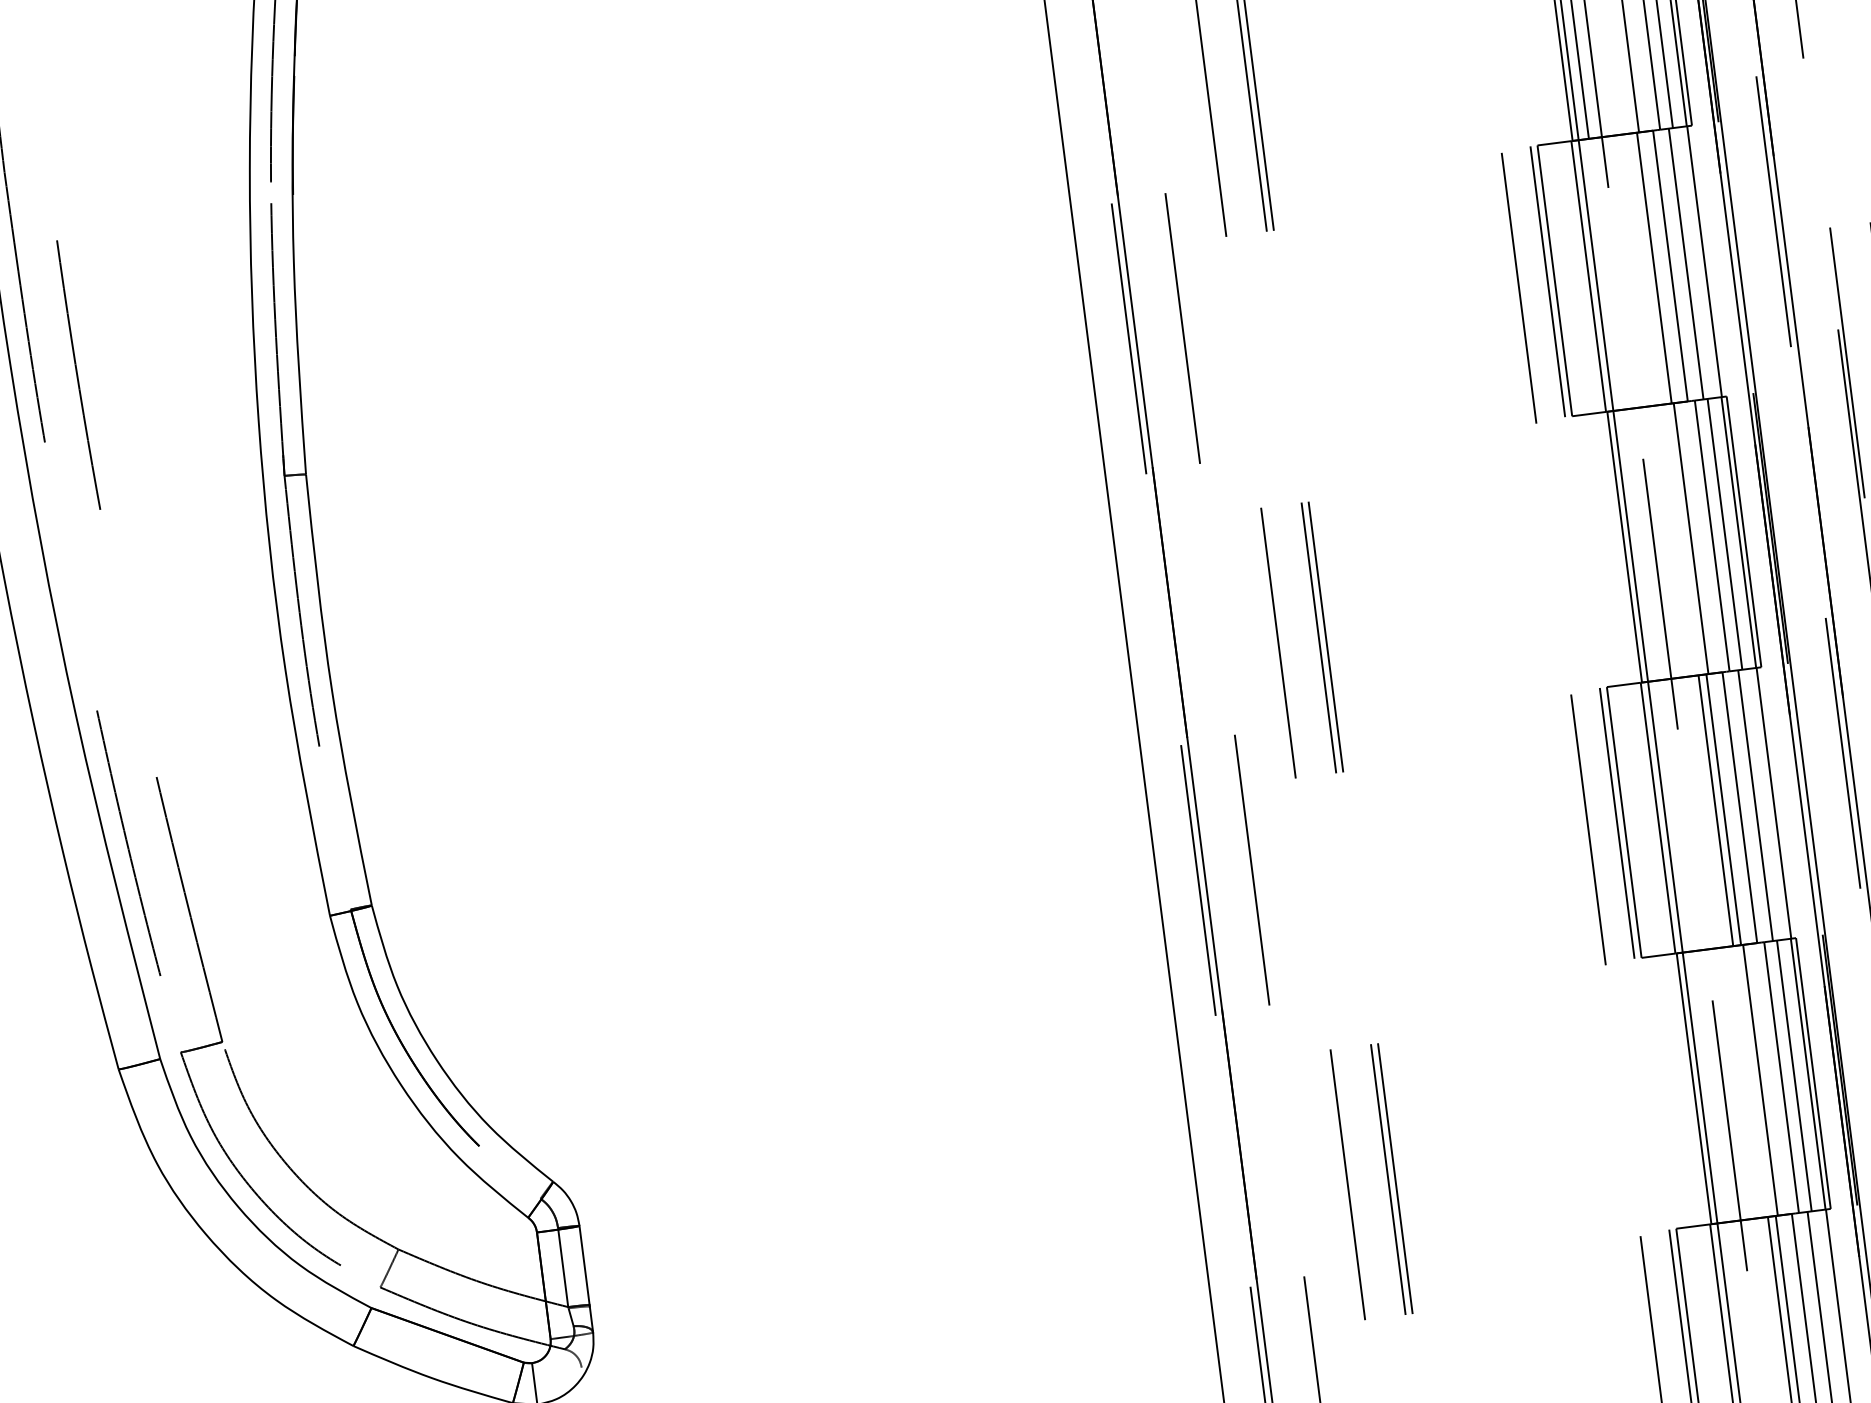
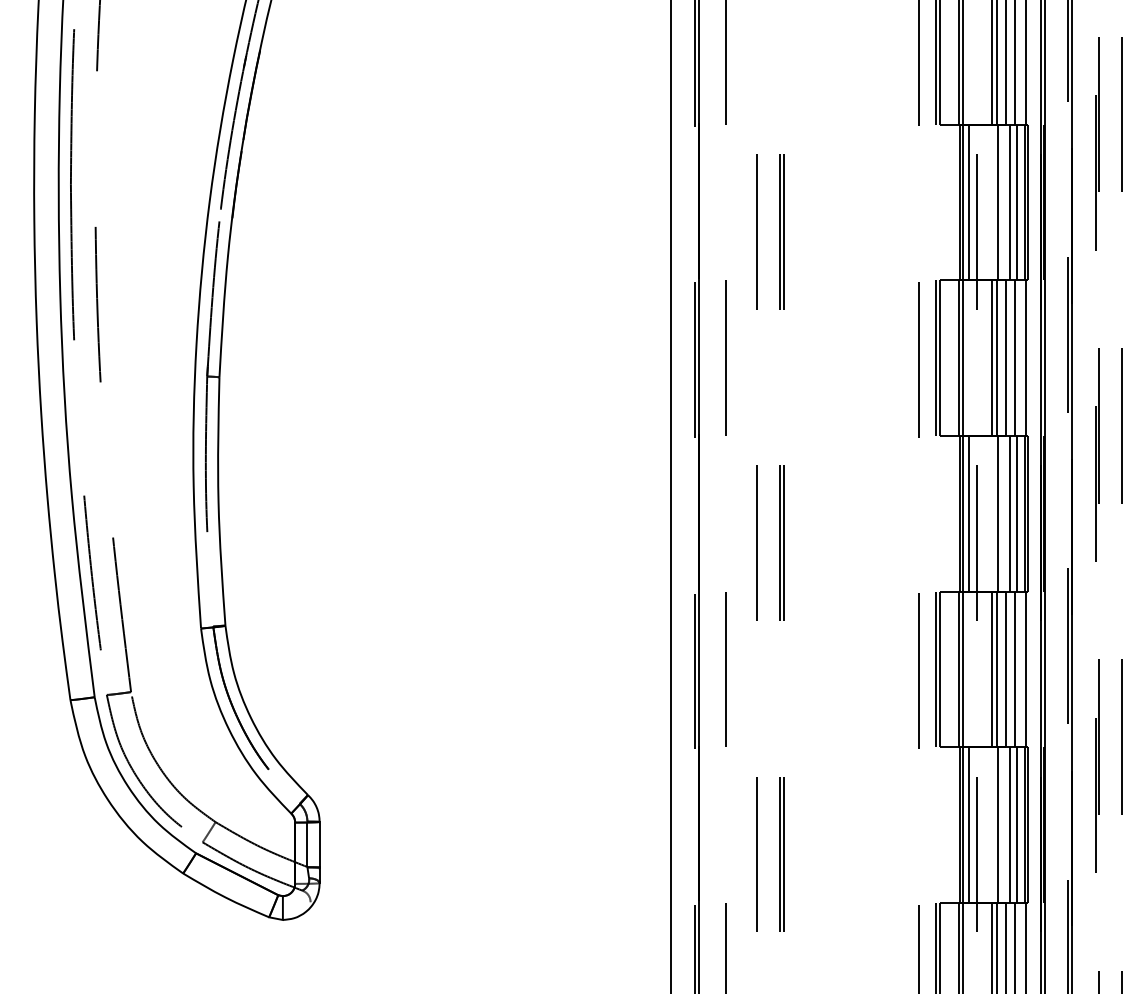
line: (1647, 269) -> (992, 358), added
line: (1641, 544) -> (969, 513), added
line: (1710, 1085) -> (969, 824), added

